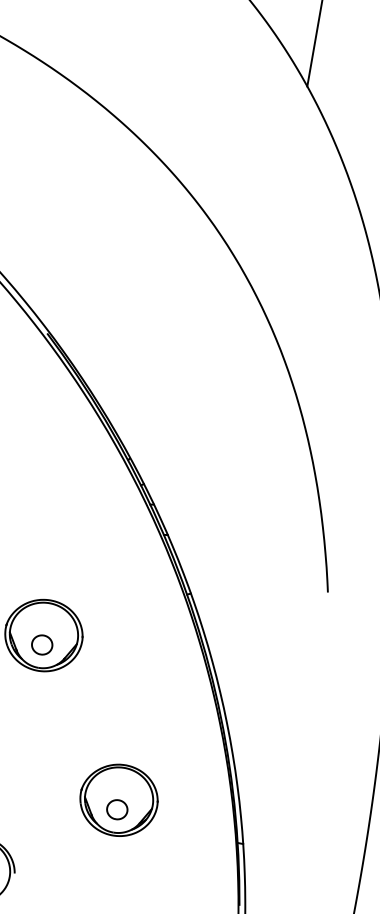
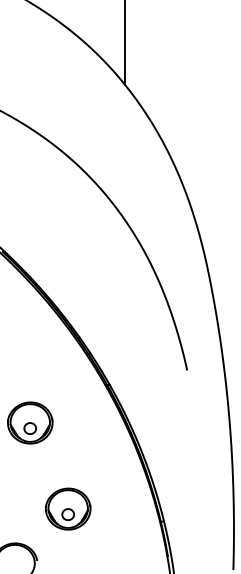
part: (117, 799) -> (67, 508), moved

